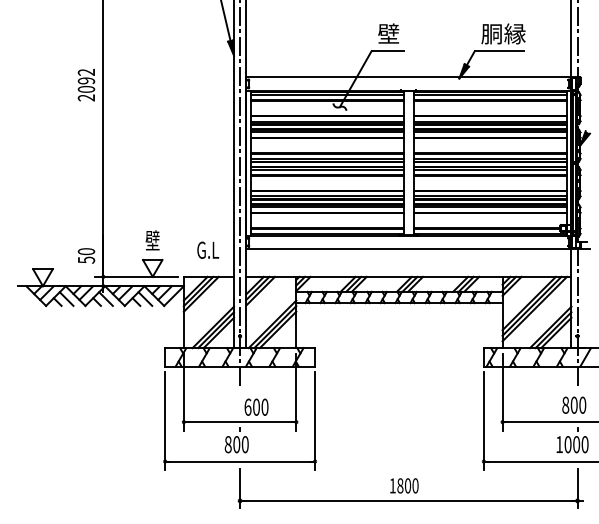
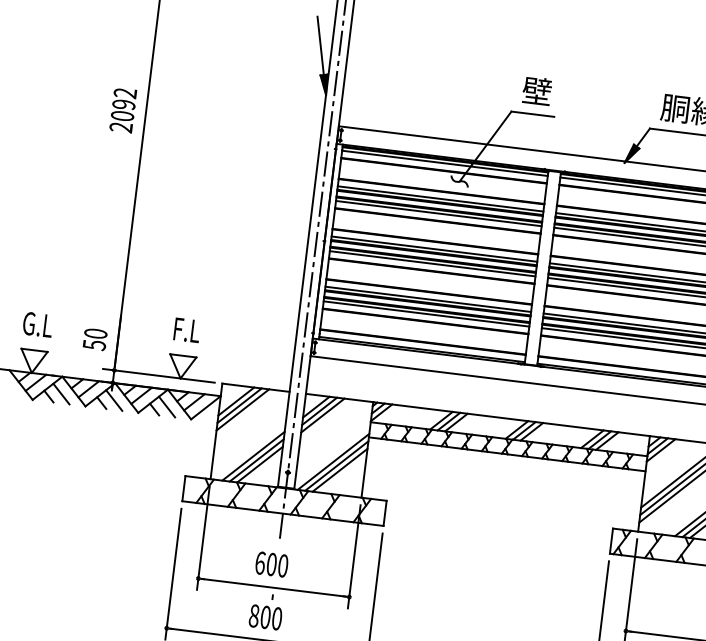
text: (152, 240) -> (186, 329), 壁 -> F.L
text: (208, 249) -> (38, 323), moved
text: (256, 406) -> (271, 563), moved

